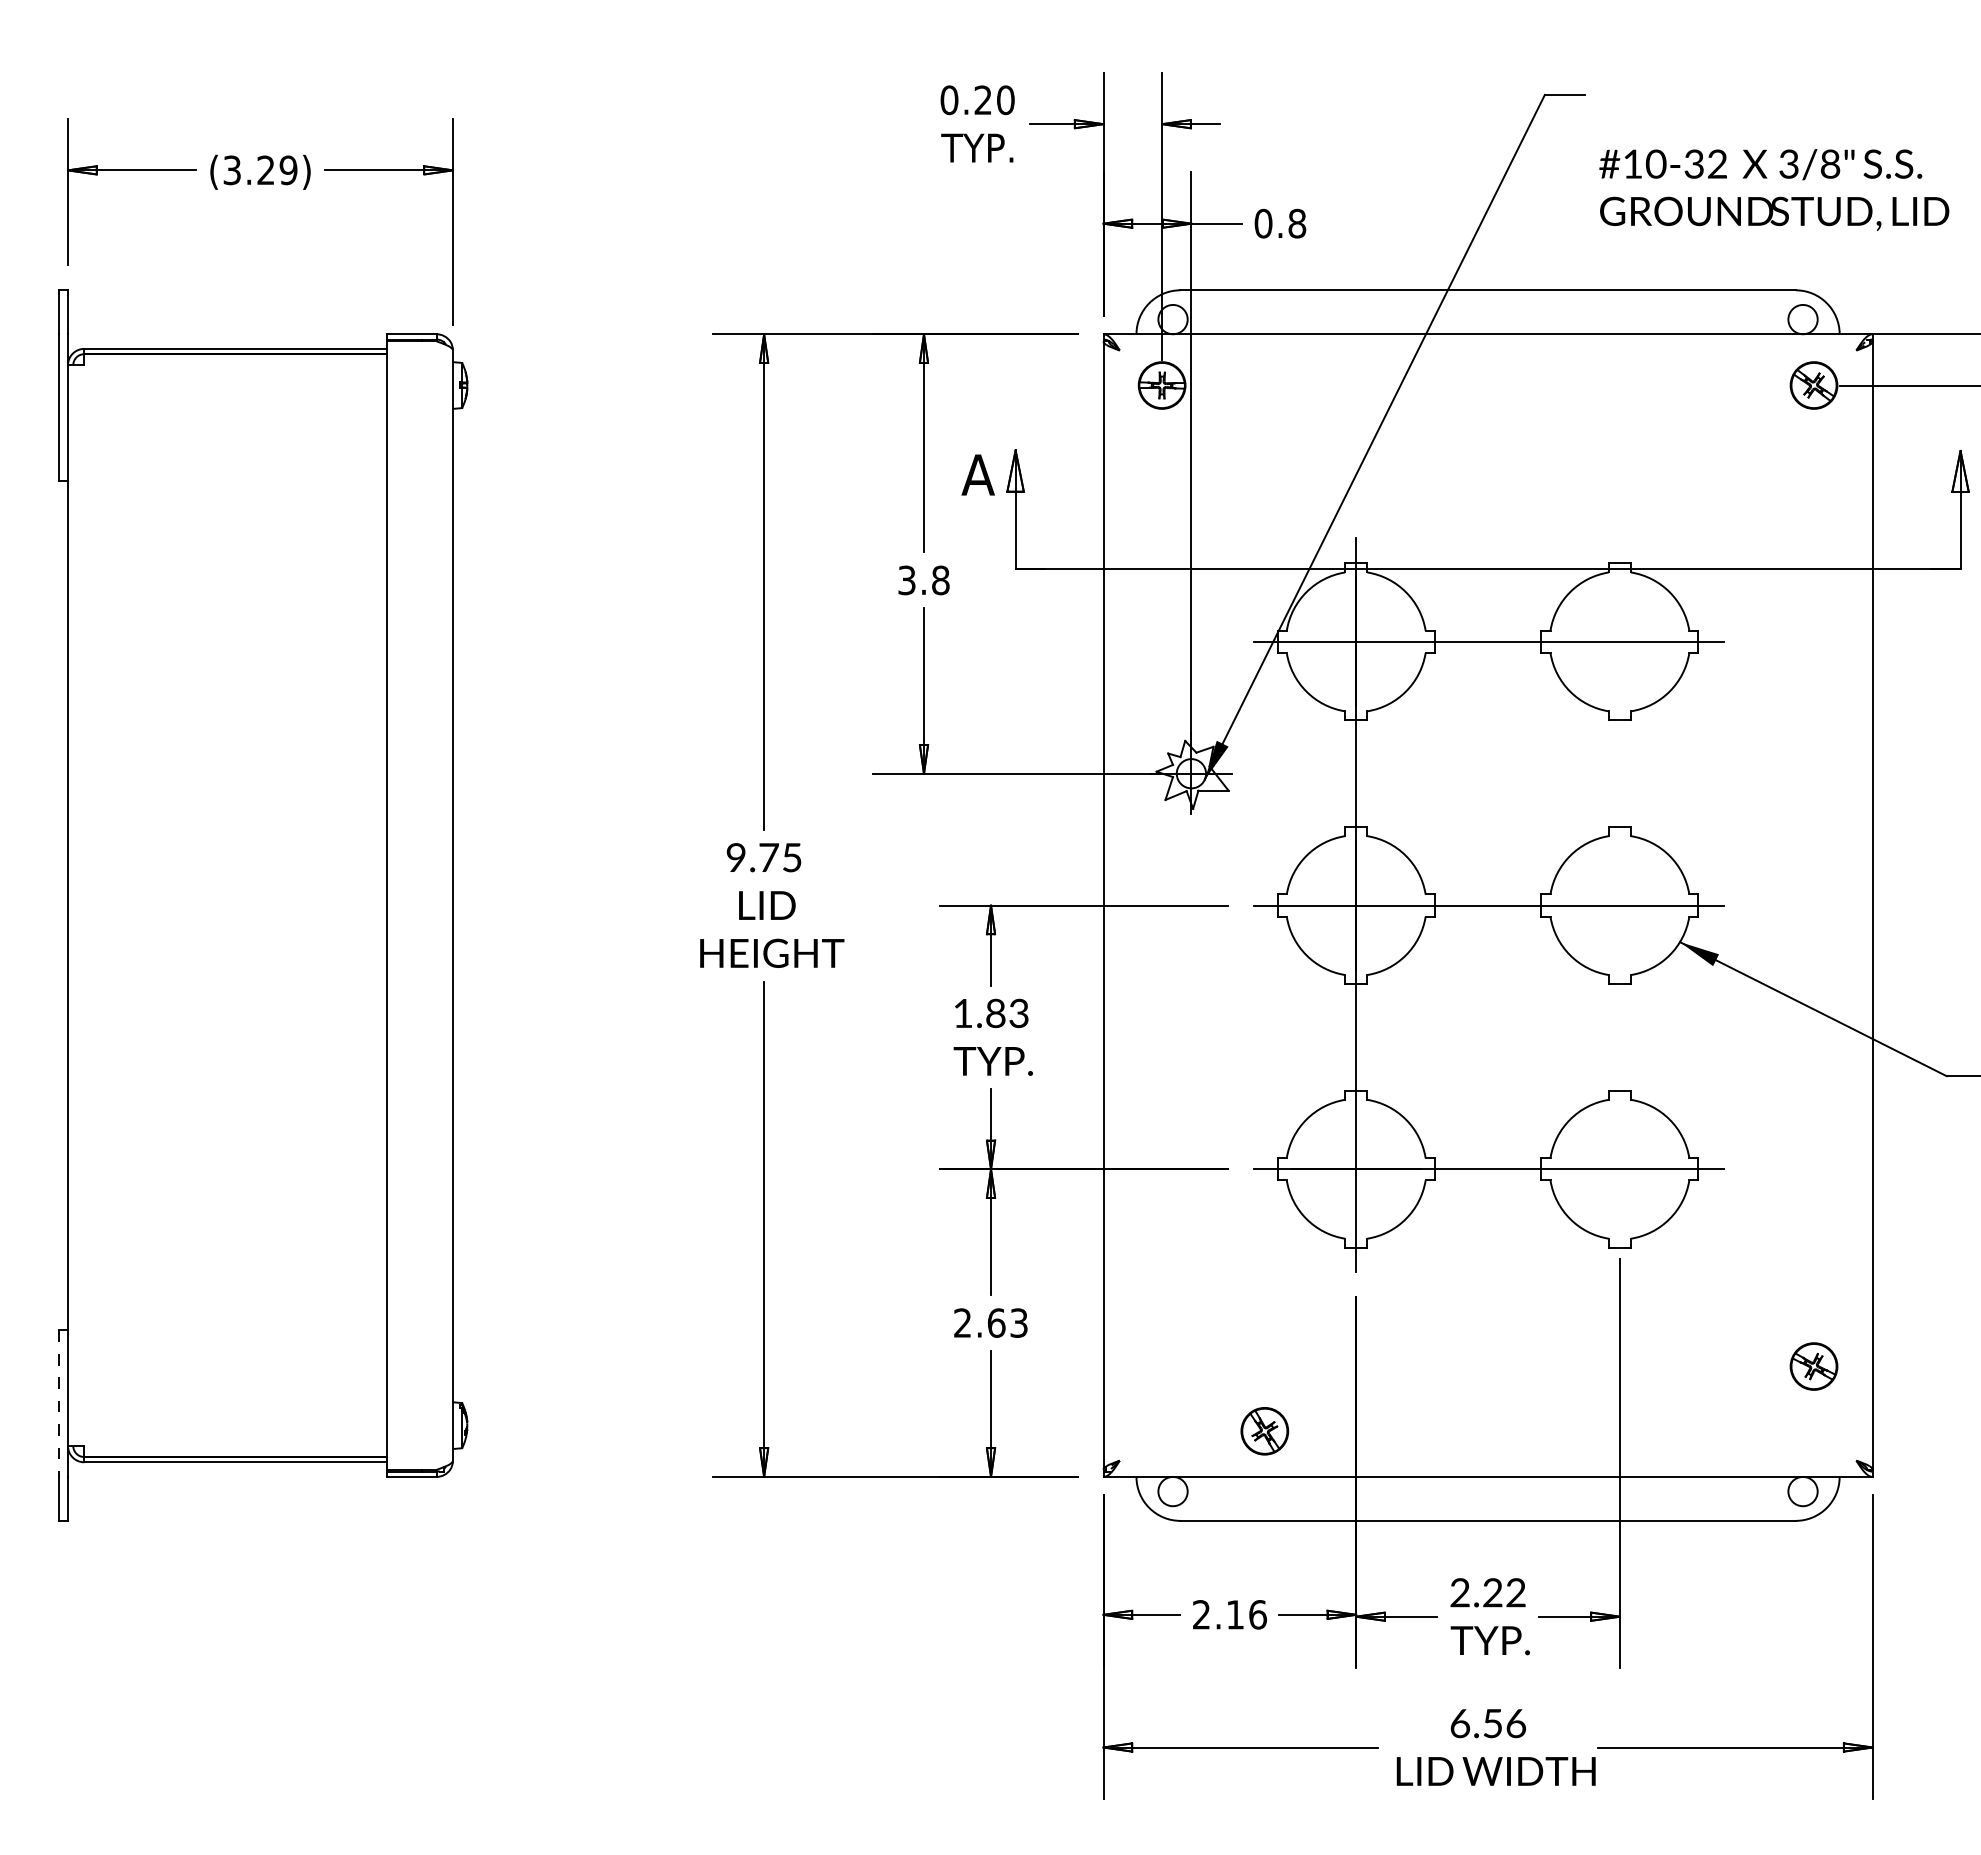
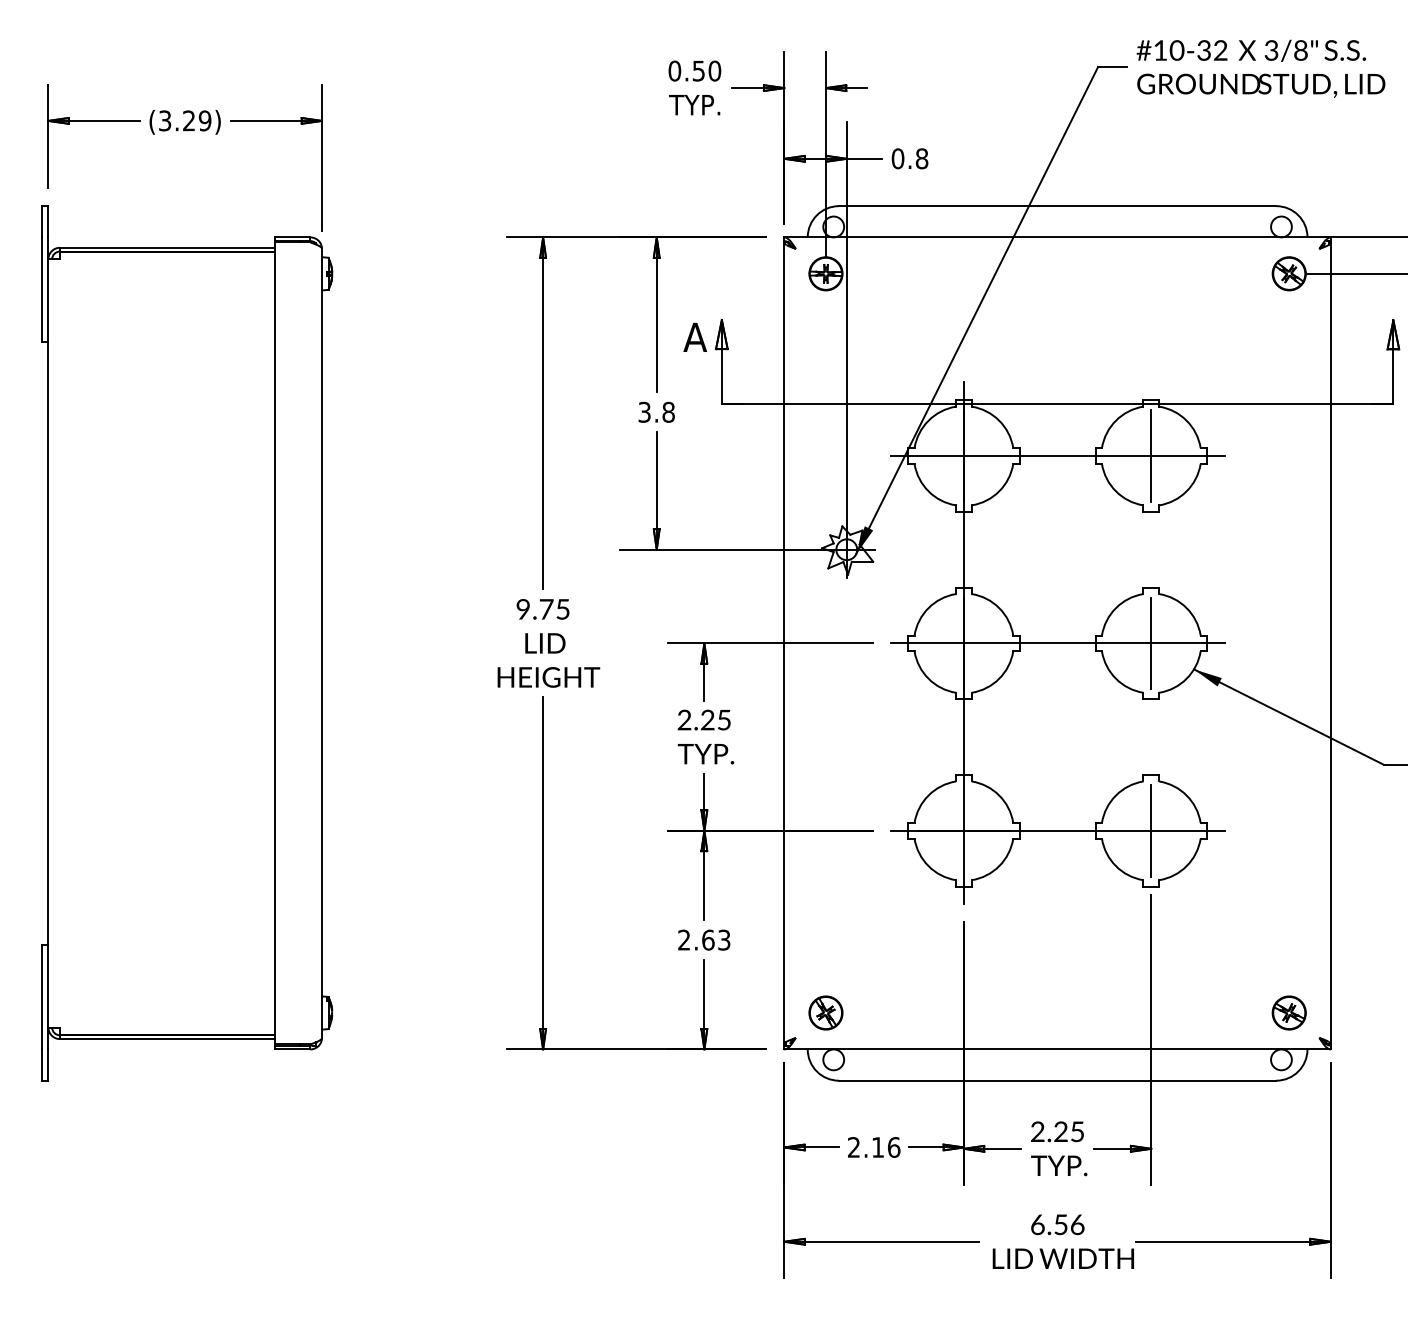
text: (982, 99) -> (698, 70), 0.20 -> 0.50
text: (1773, 189) -> (1260, 68), moved
line: (1620, 641) -> (1151, 455), added
line: (1620, 905) -> (1151, 643), added
text: (989, 1012) -> (703, 719), 1.83 -> 2.25
line: (1620, 1168) -> (1151, 830), added
part: (1812, 1365) -> (1288, 1012), moved
line: (59, 1403) -> (42, 997), dashed -> solid
part: (1264, 1430) -> (825, 1012), moved
text: (1516, 1592) -> (1077, 1131), 2.22 -> 2.25

